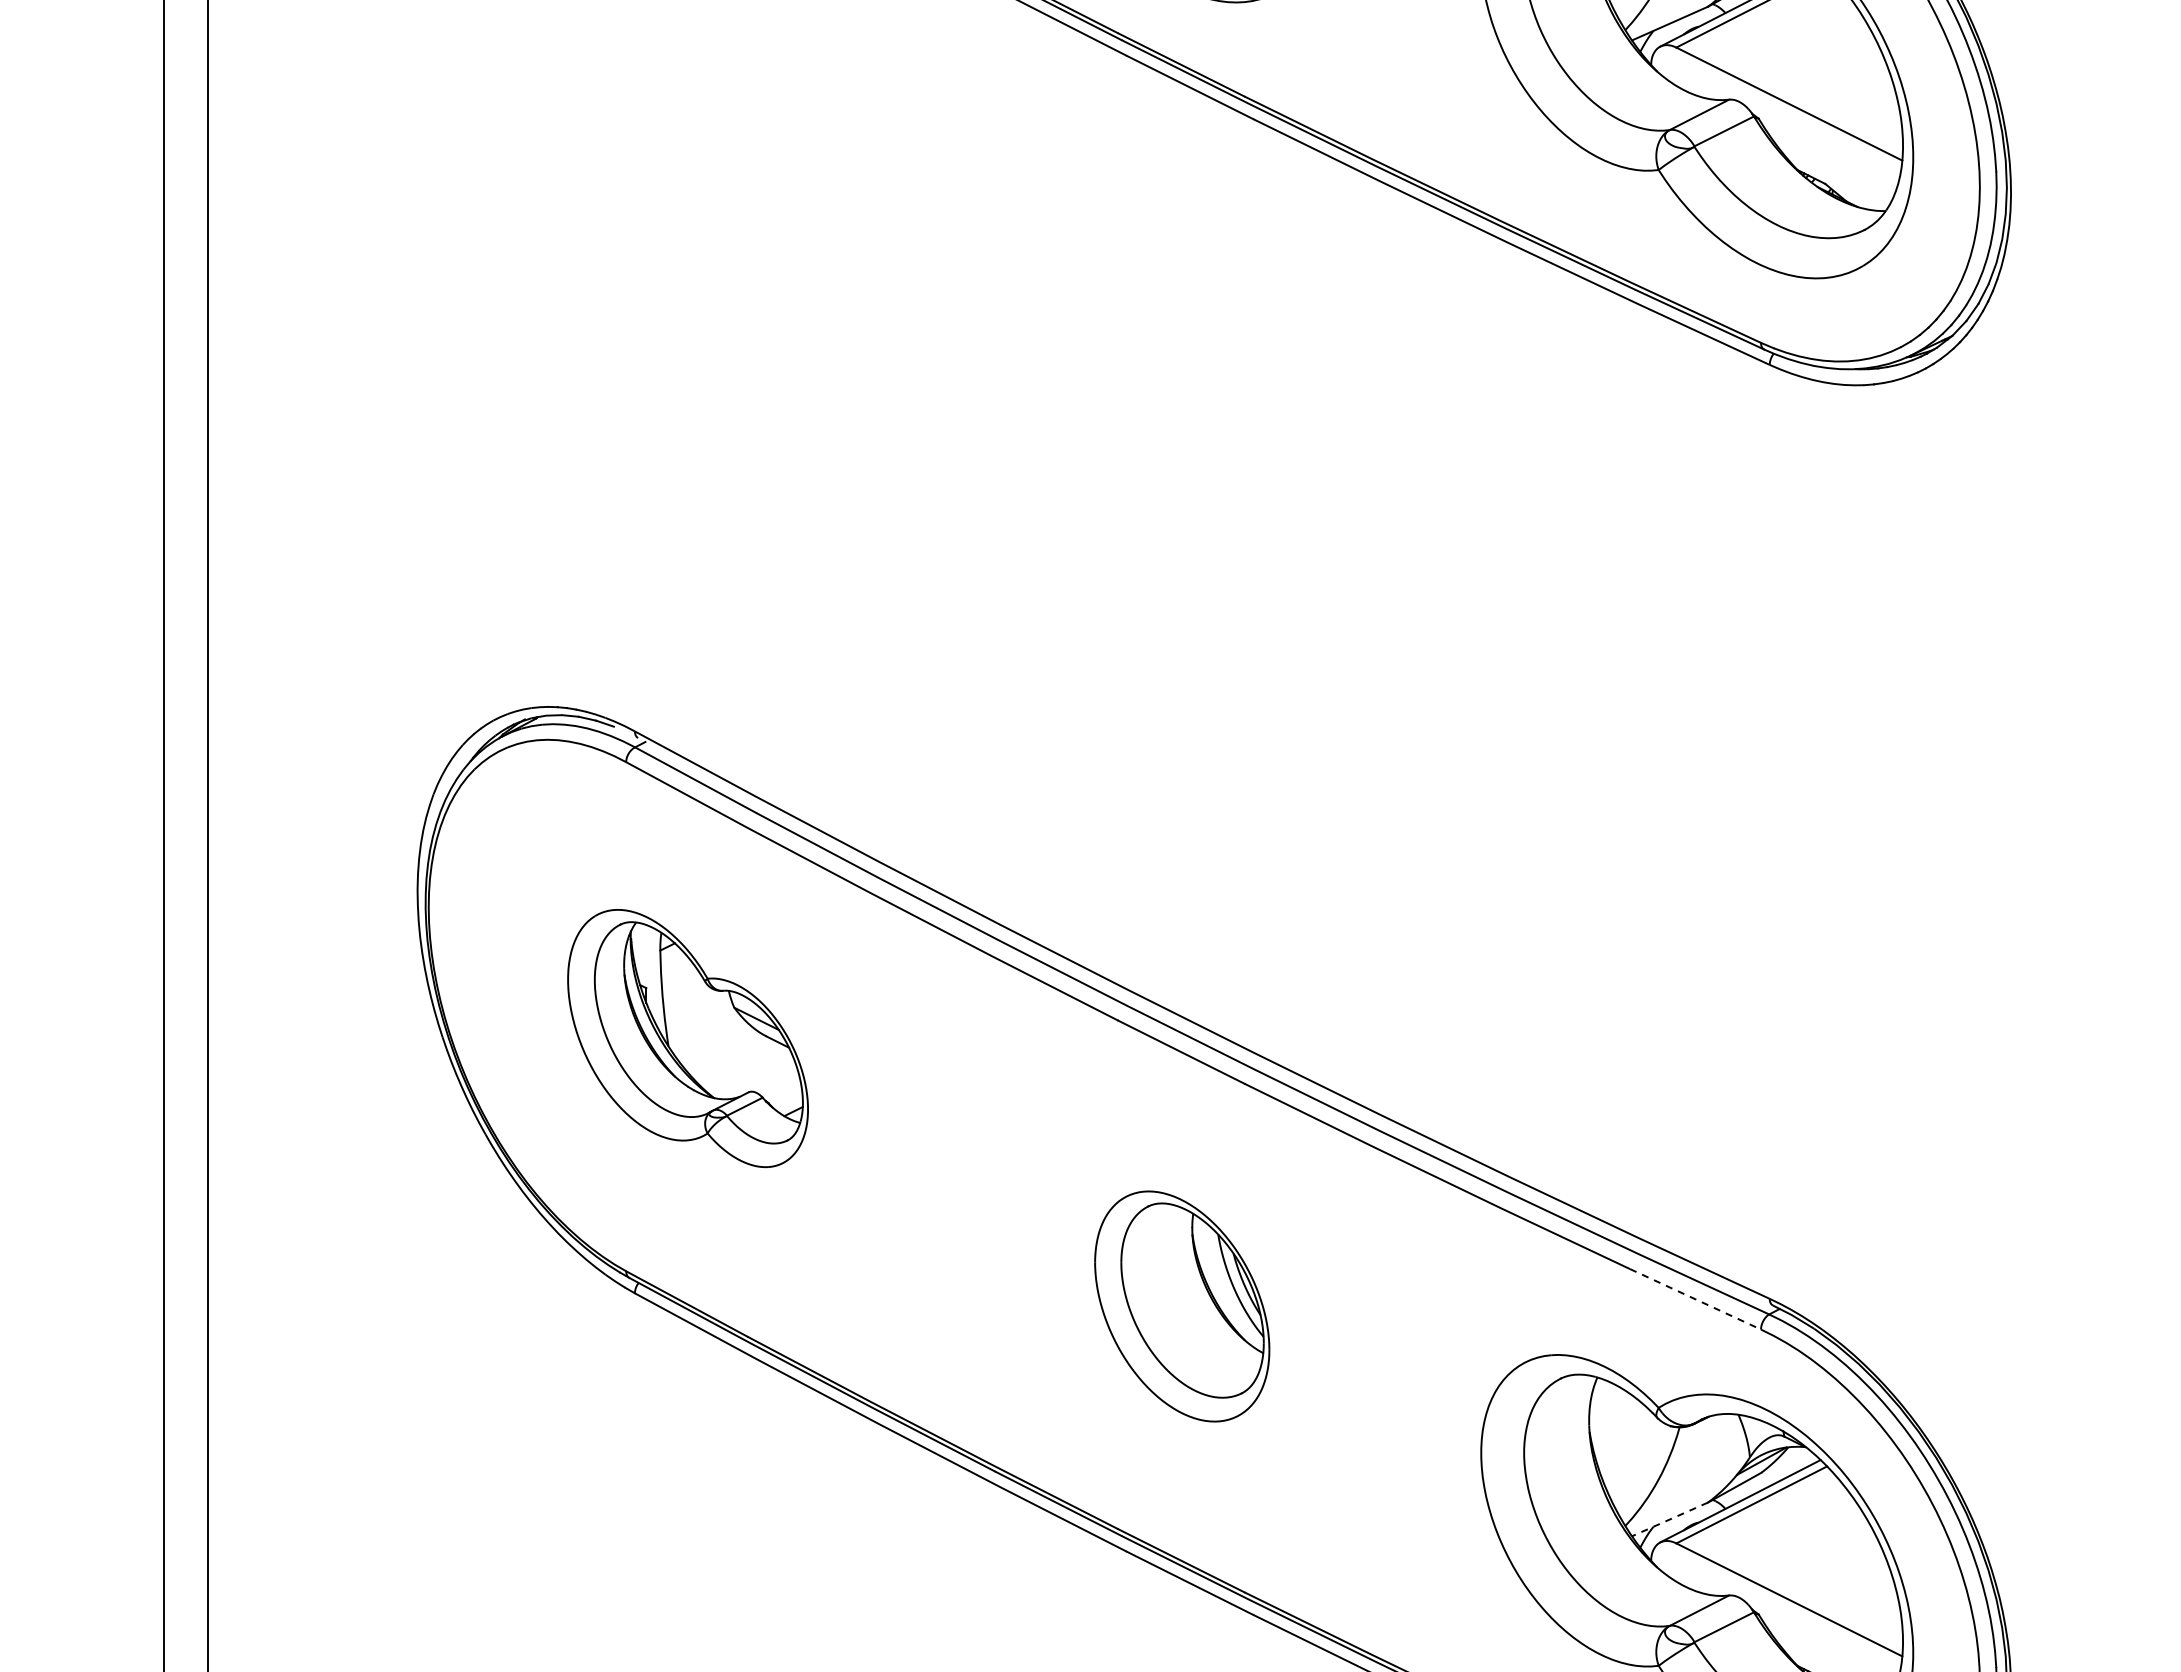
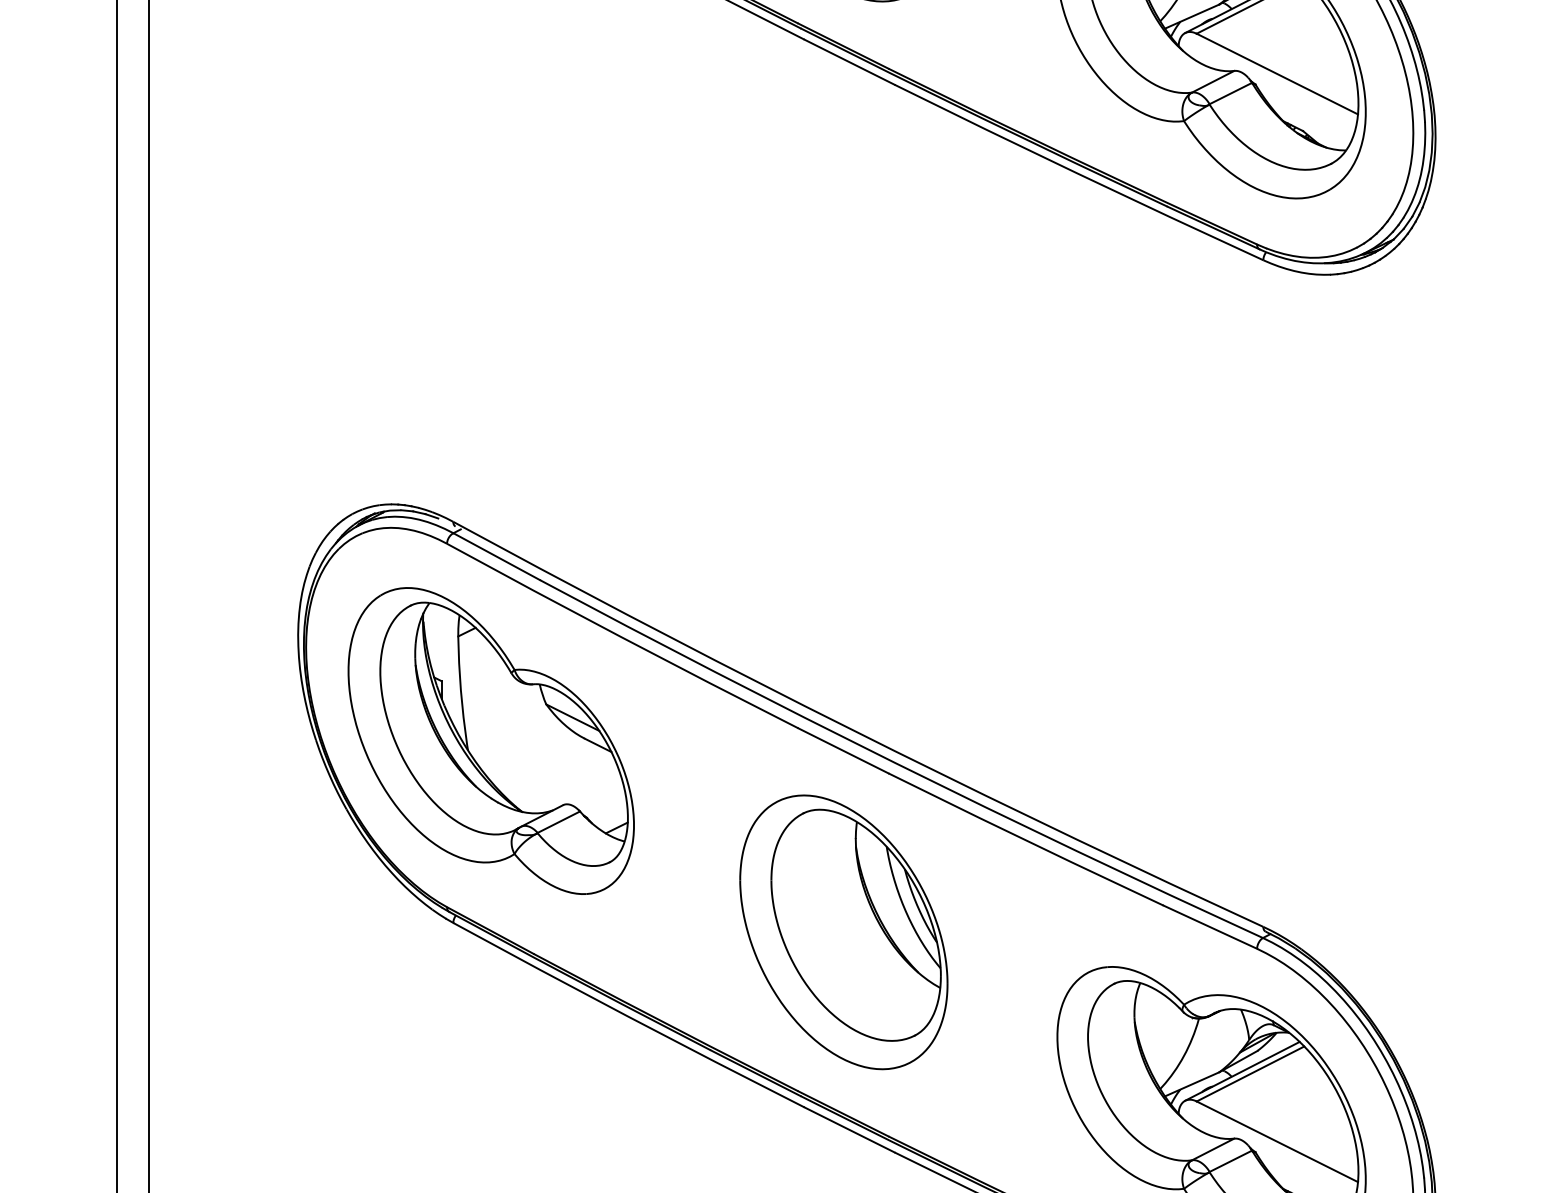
part: (687, 1038) -> (490, 741), size x1.67
line: (1696, 1299) -> (1211, 927), dashed -> solid
part: (1182, 1306) -> (844, 932), size x1.67
line: (1670, 1519) -> (1192, 1084), dashed -> solid

